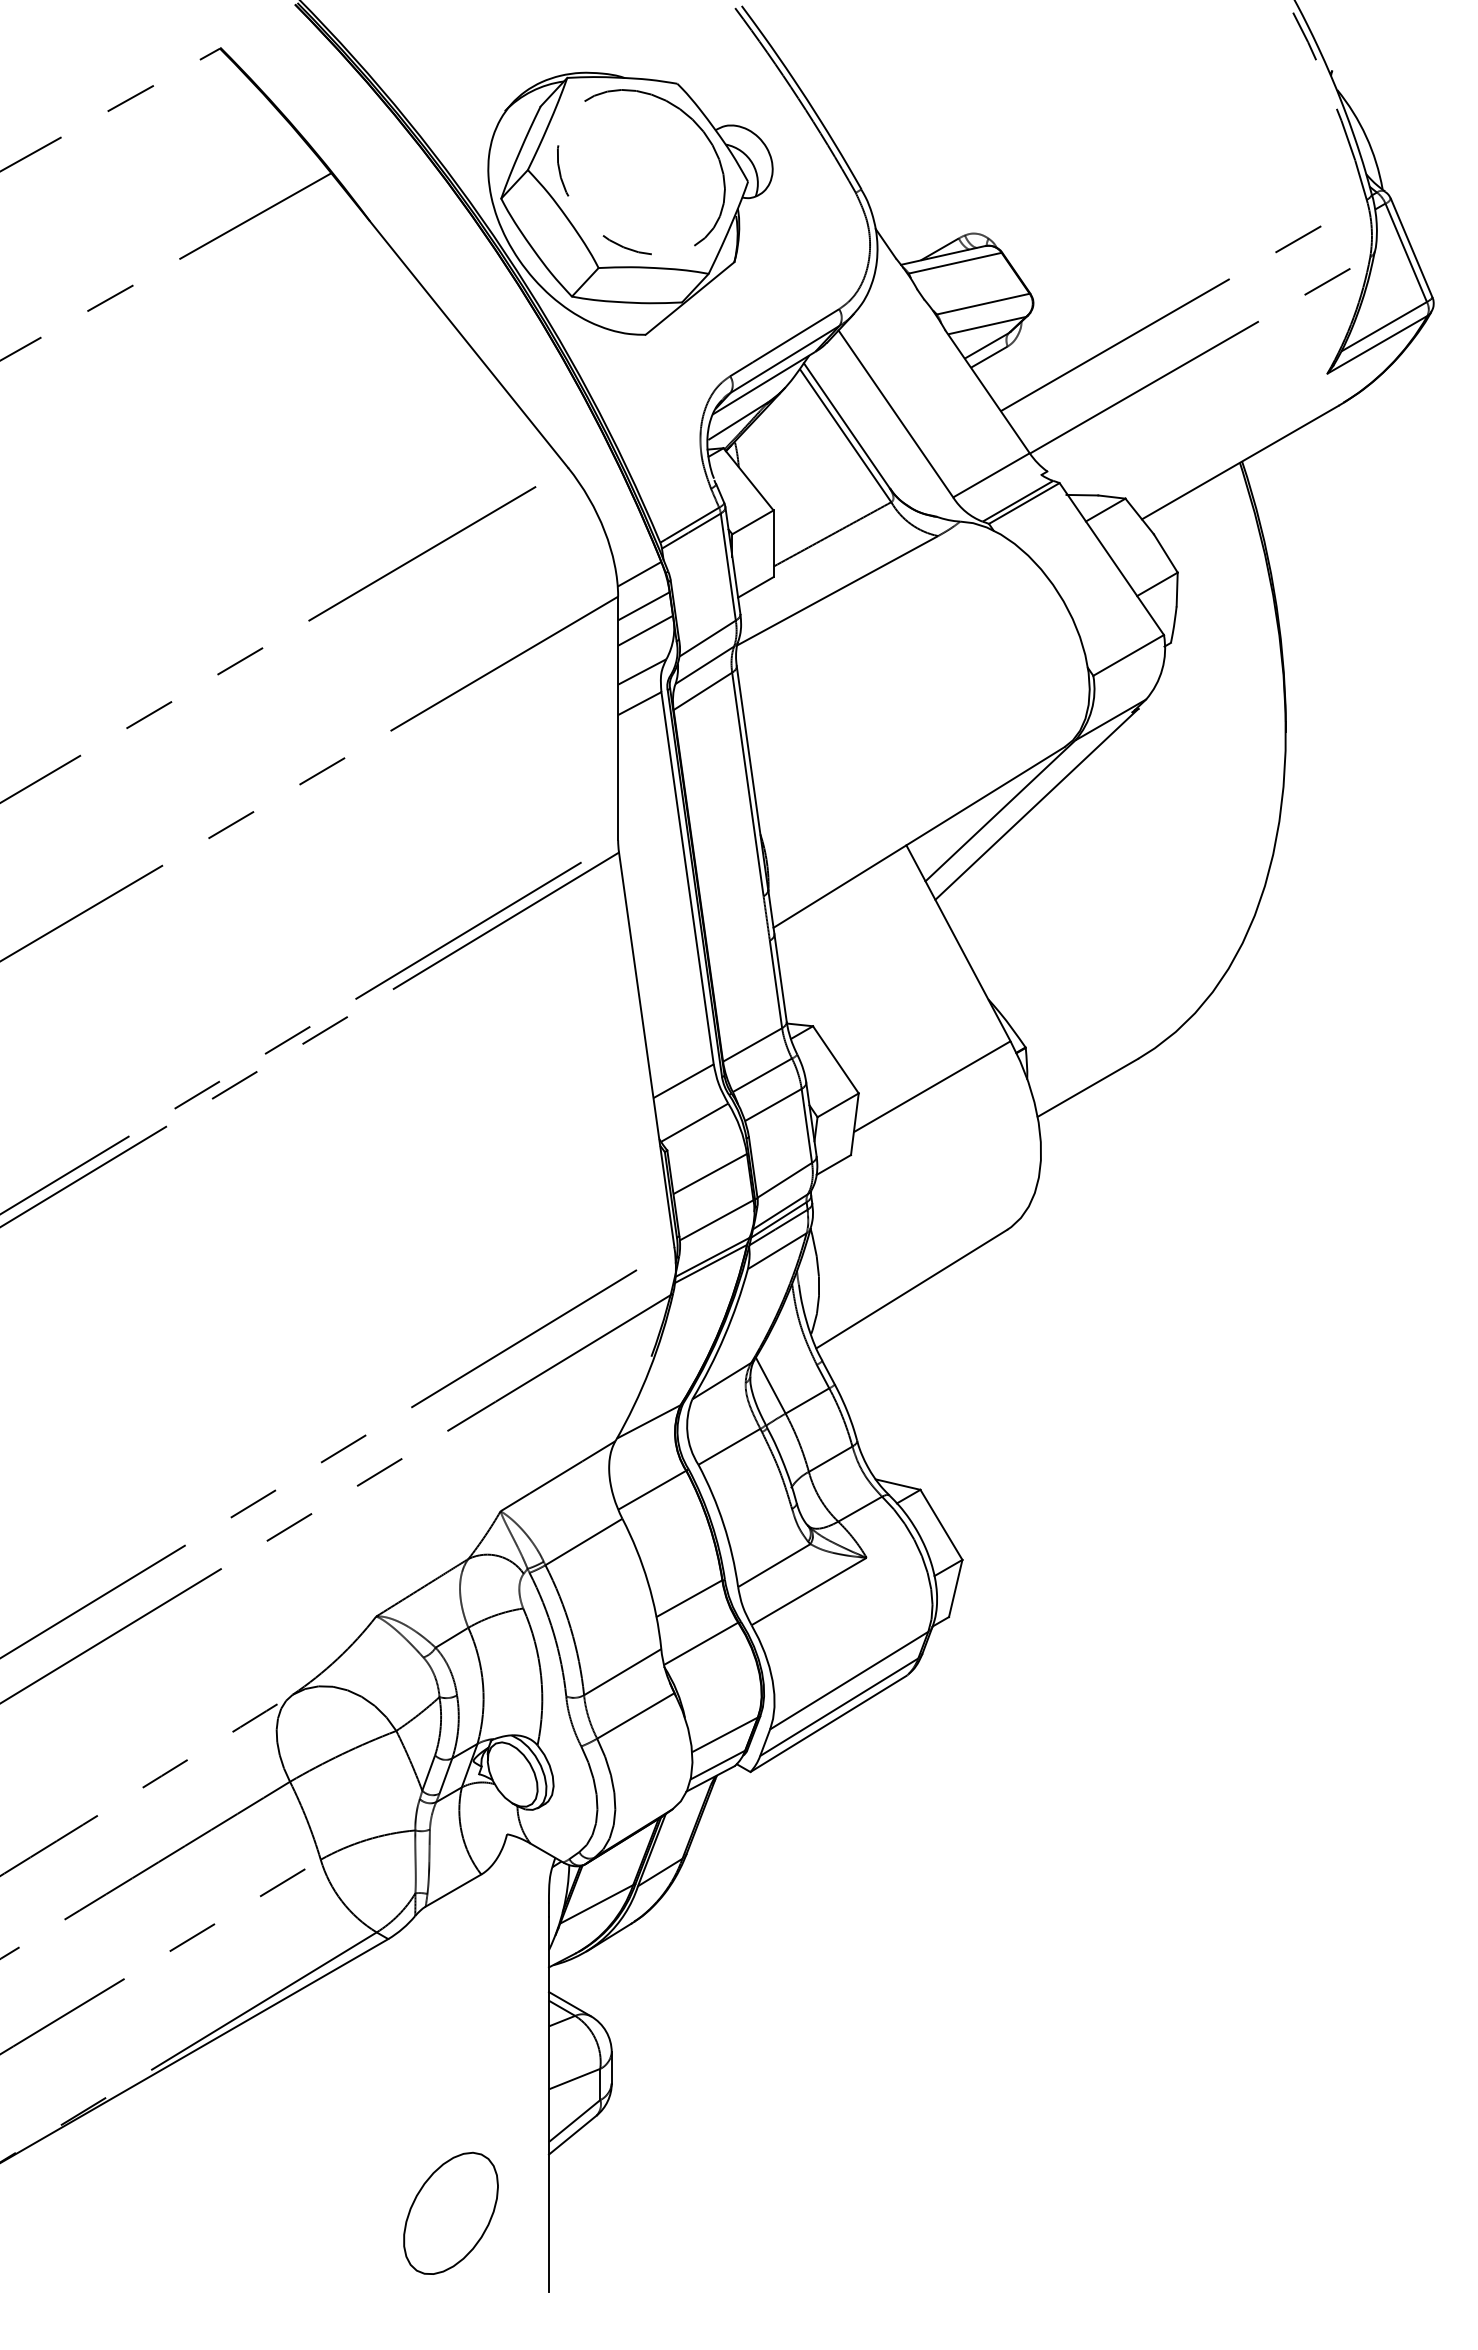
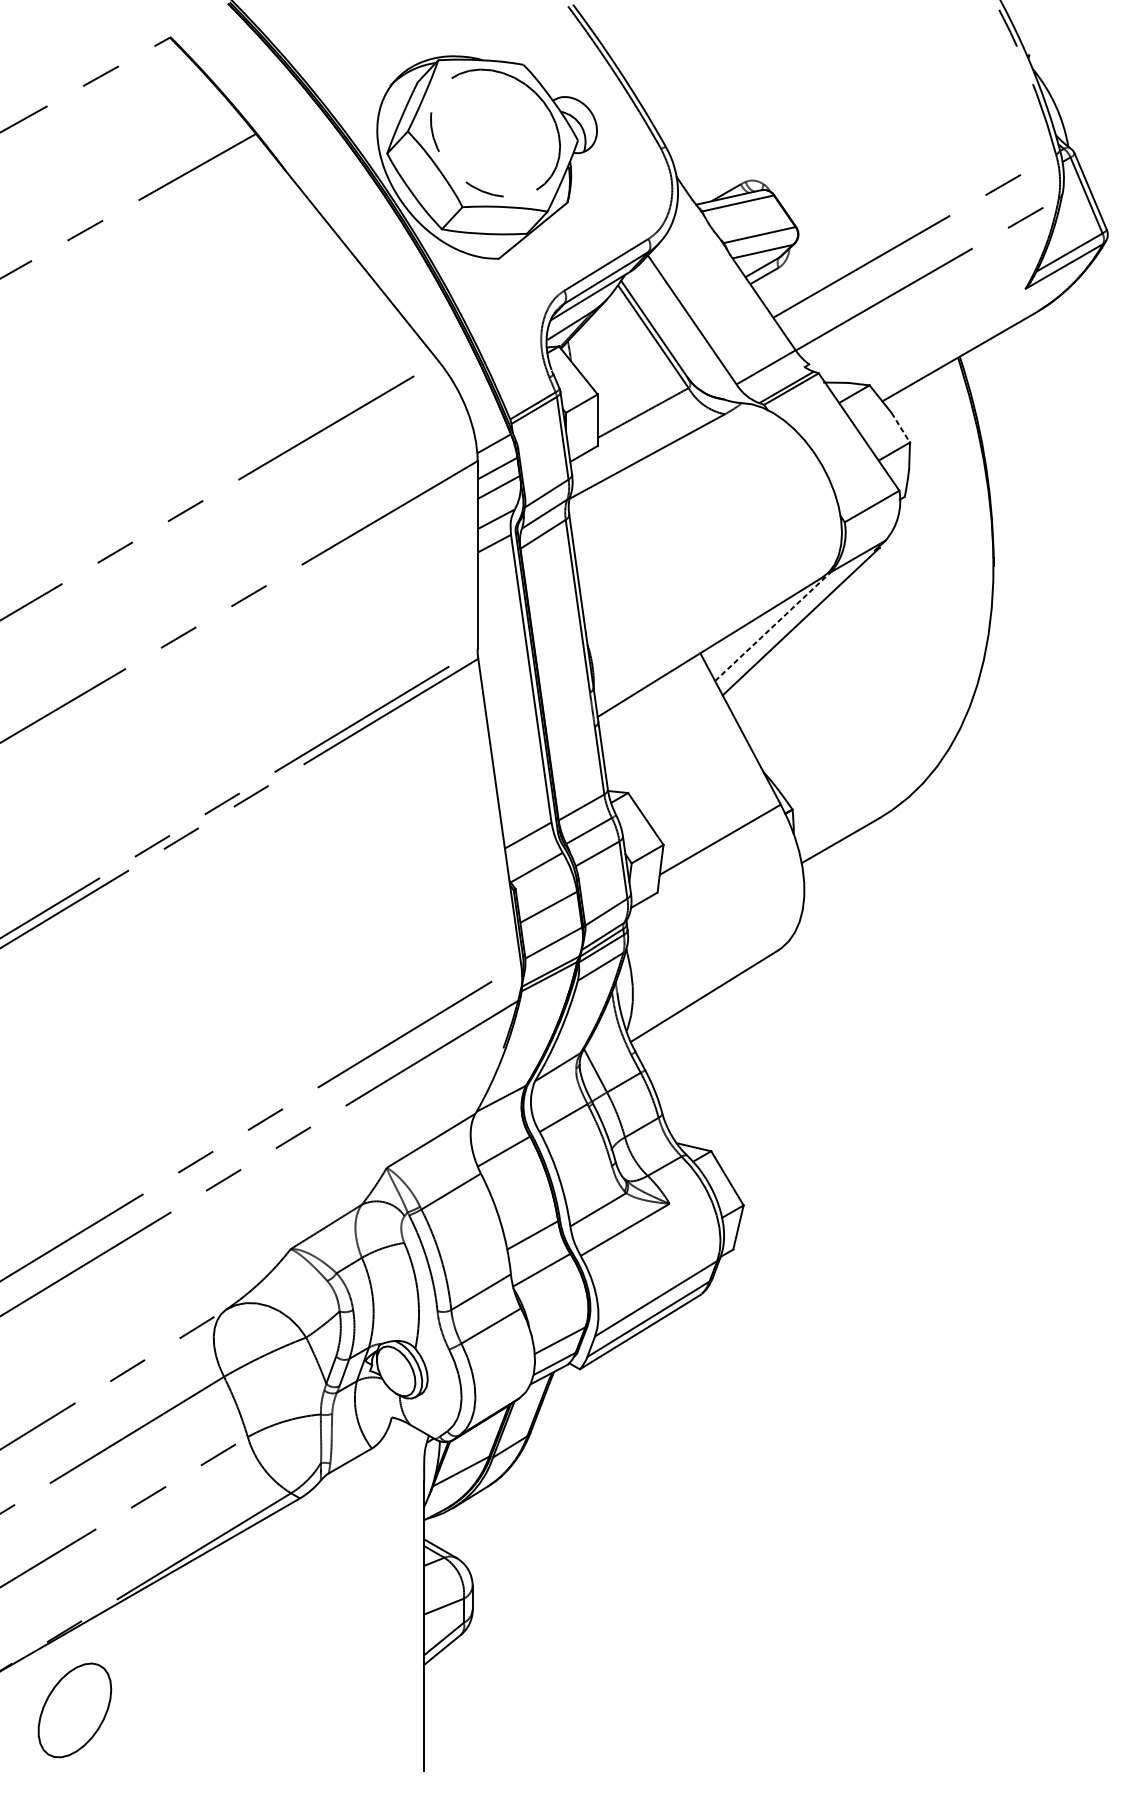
line: (1165, 553) -> (900, 427), solid -> dashed
line: (1000, 810) -> (773, 626), solid -> dashed
part: (450, 2212) -> (74, 1709), moved

